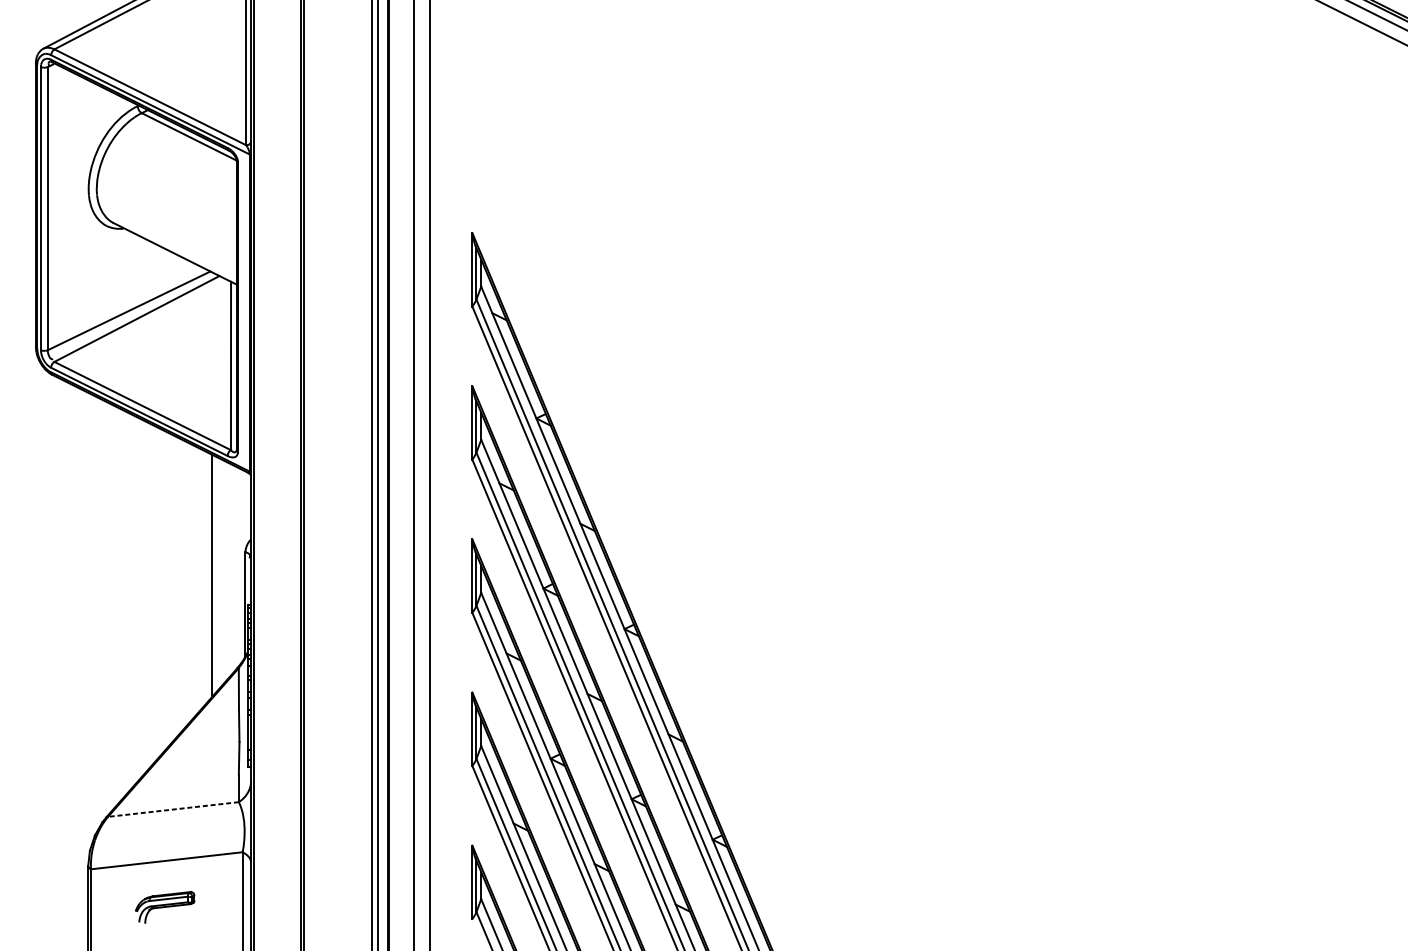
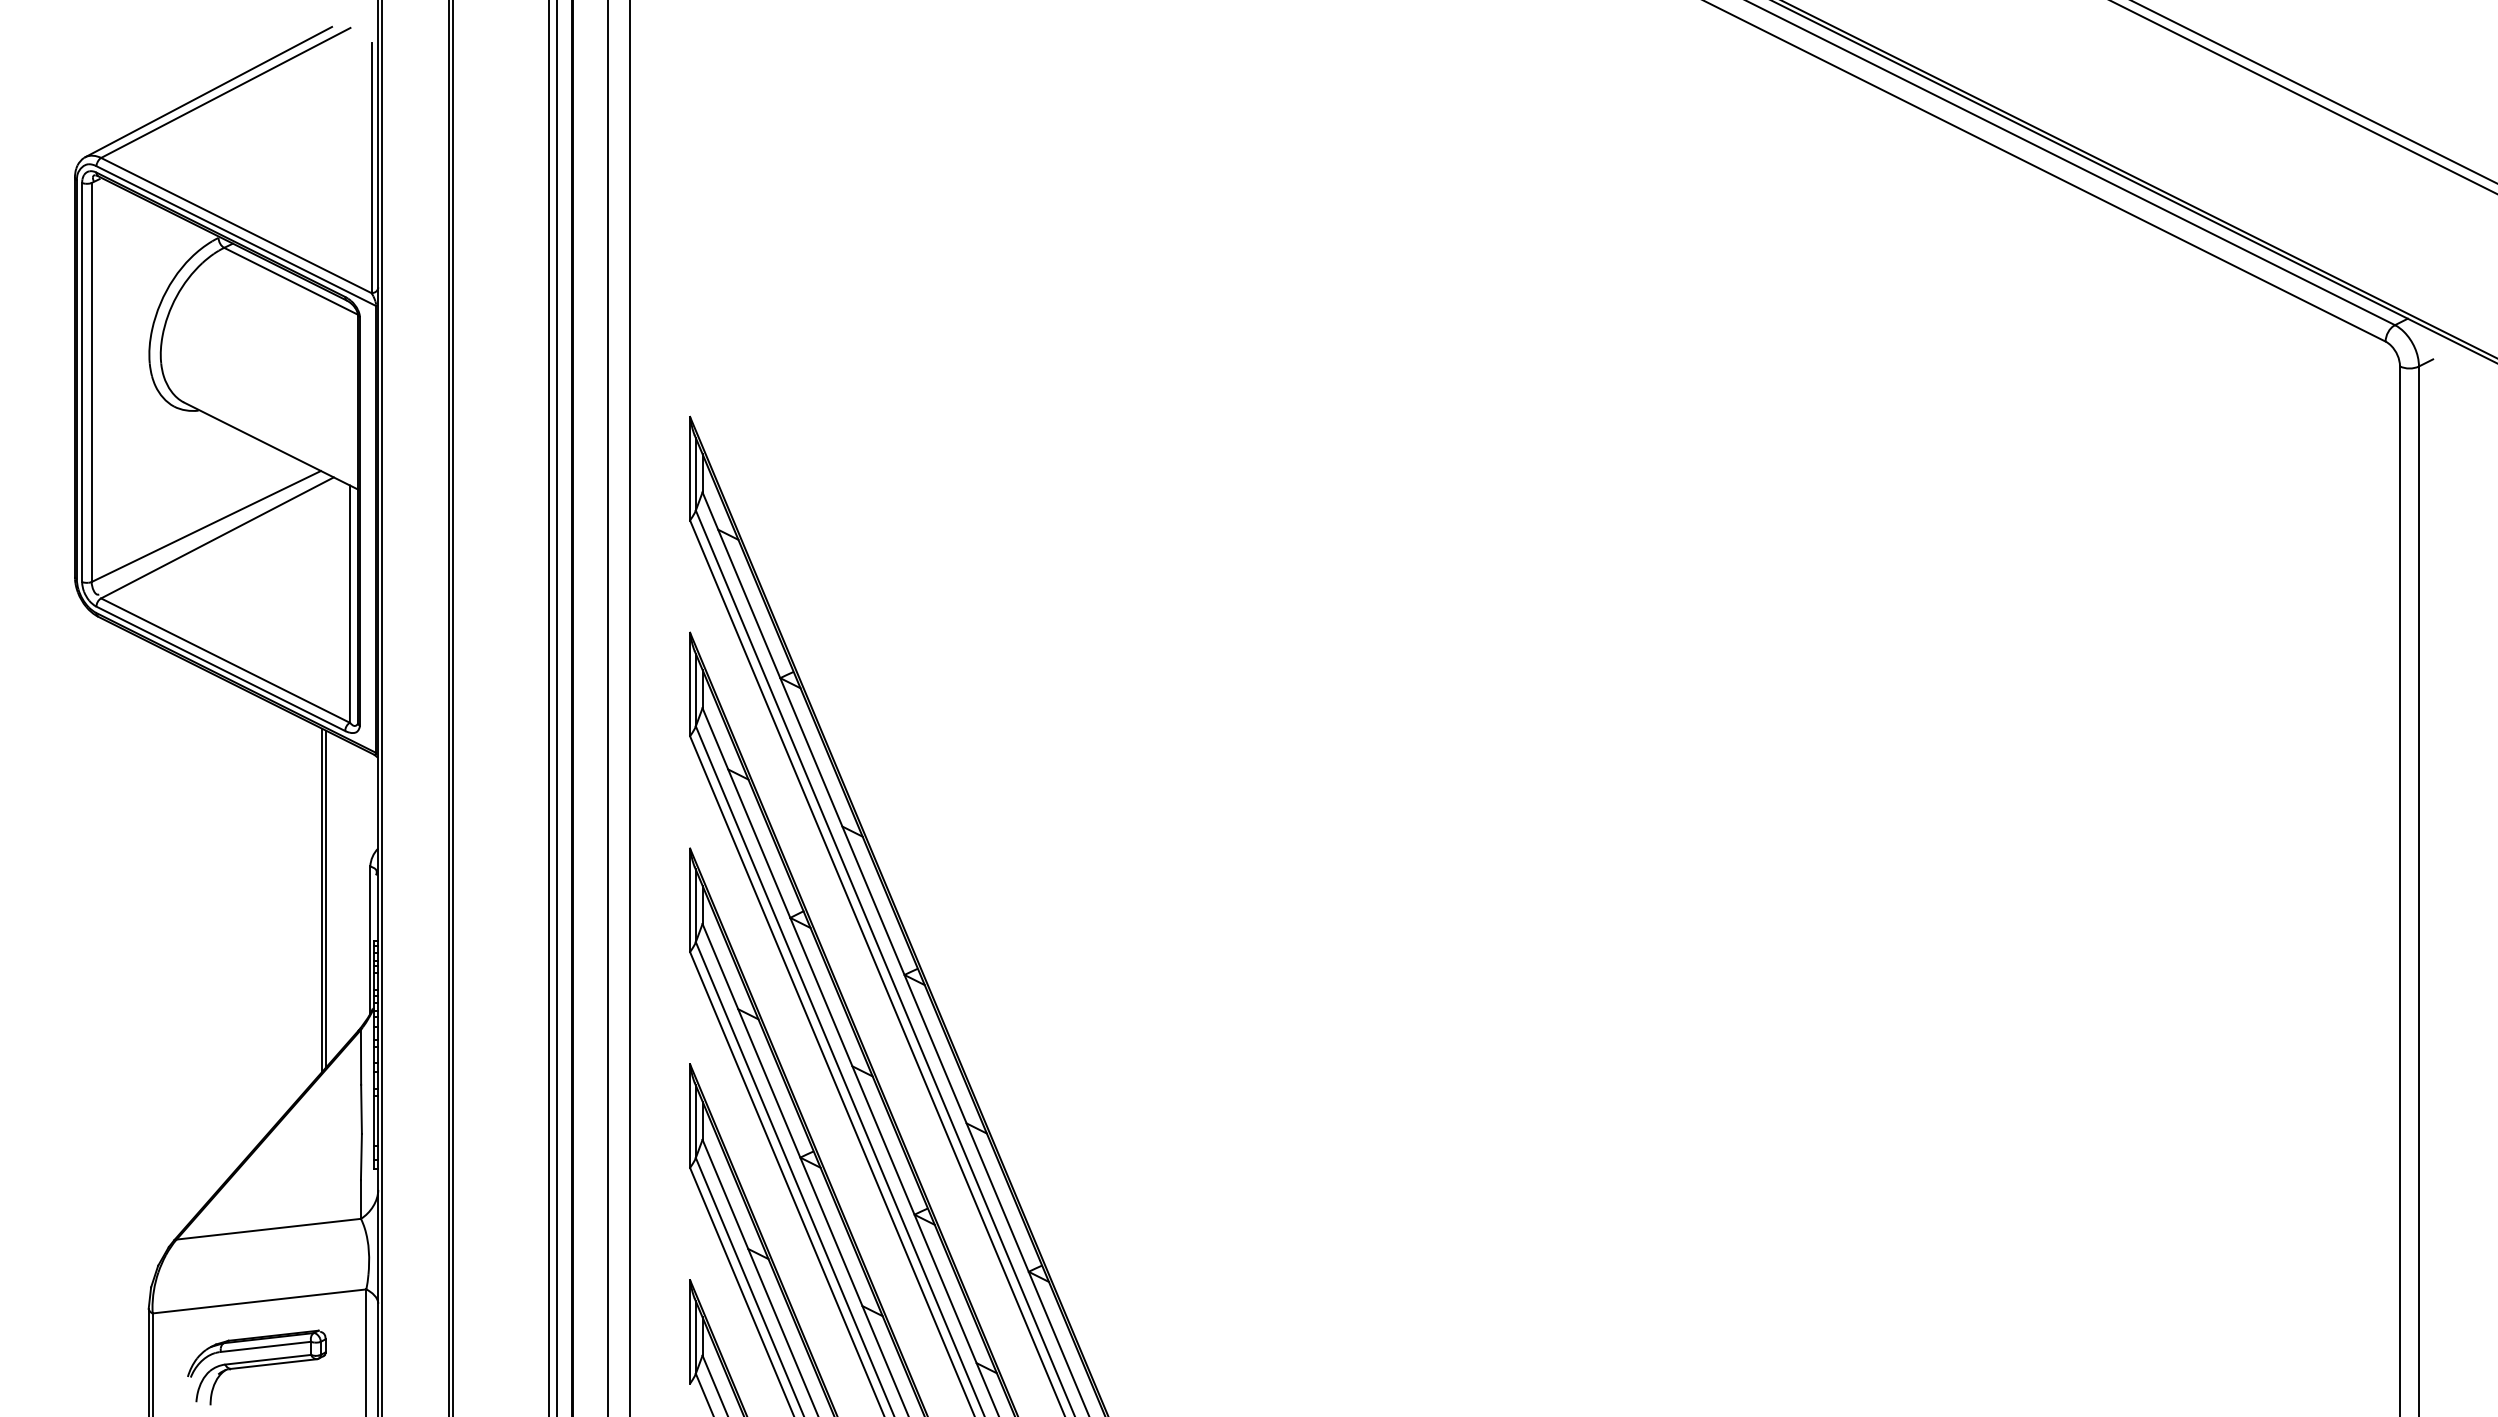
line: (214, 574) -> (326, 898), added
line: (173, 809) -> (268, 1229), dashed -> solid
part: (164, 907) -> (256, 1367), size x1.67

